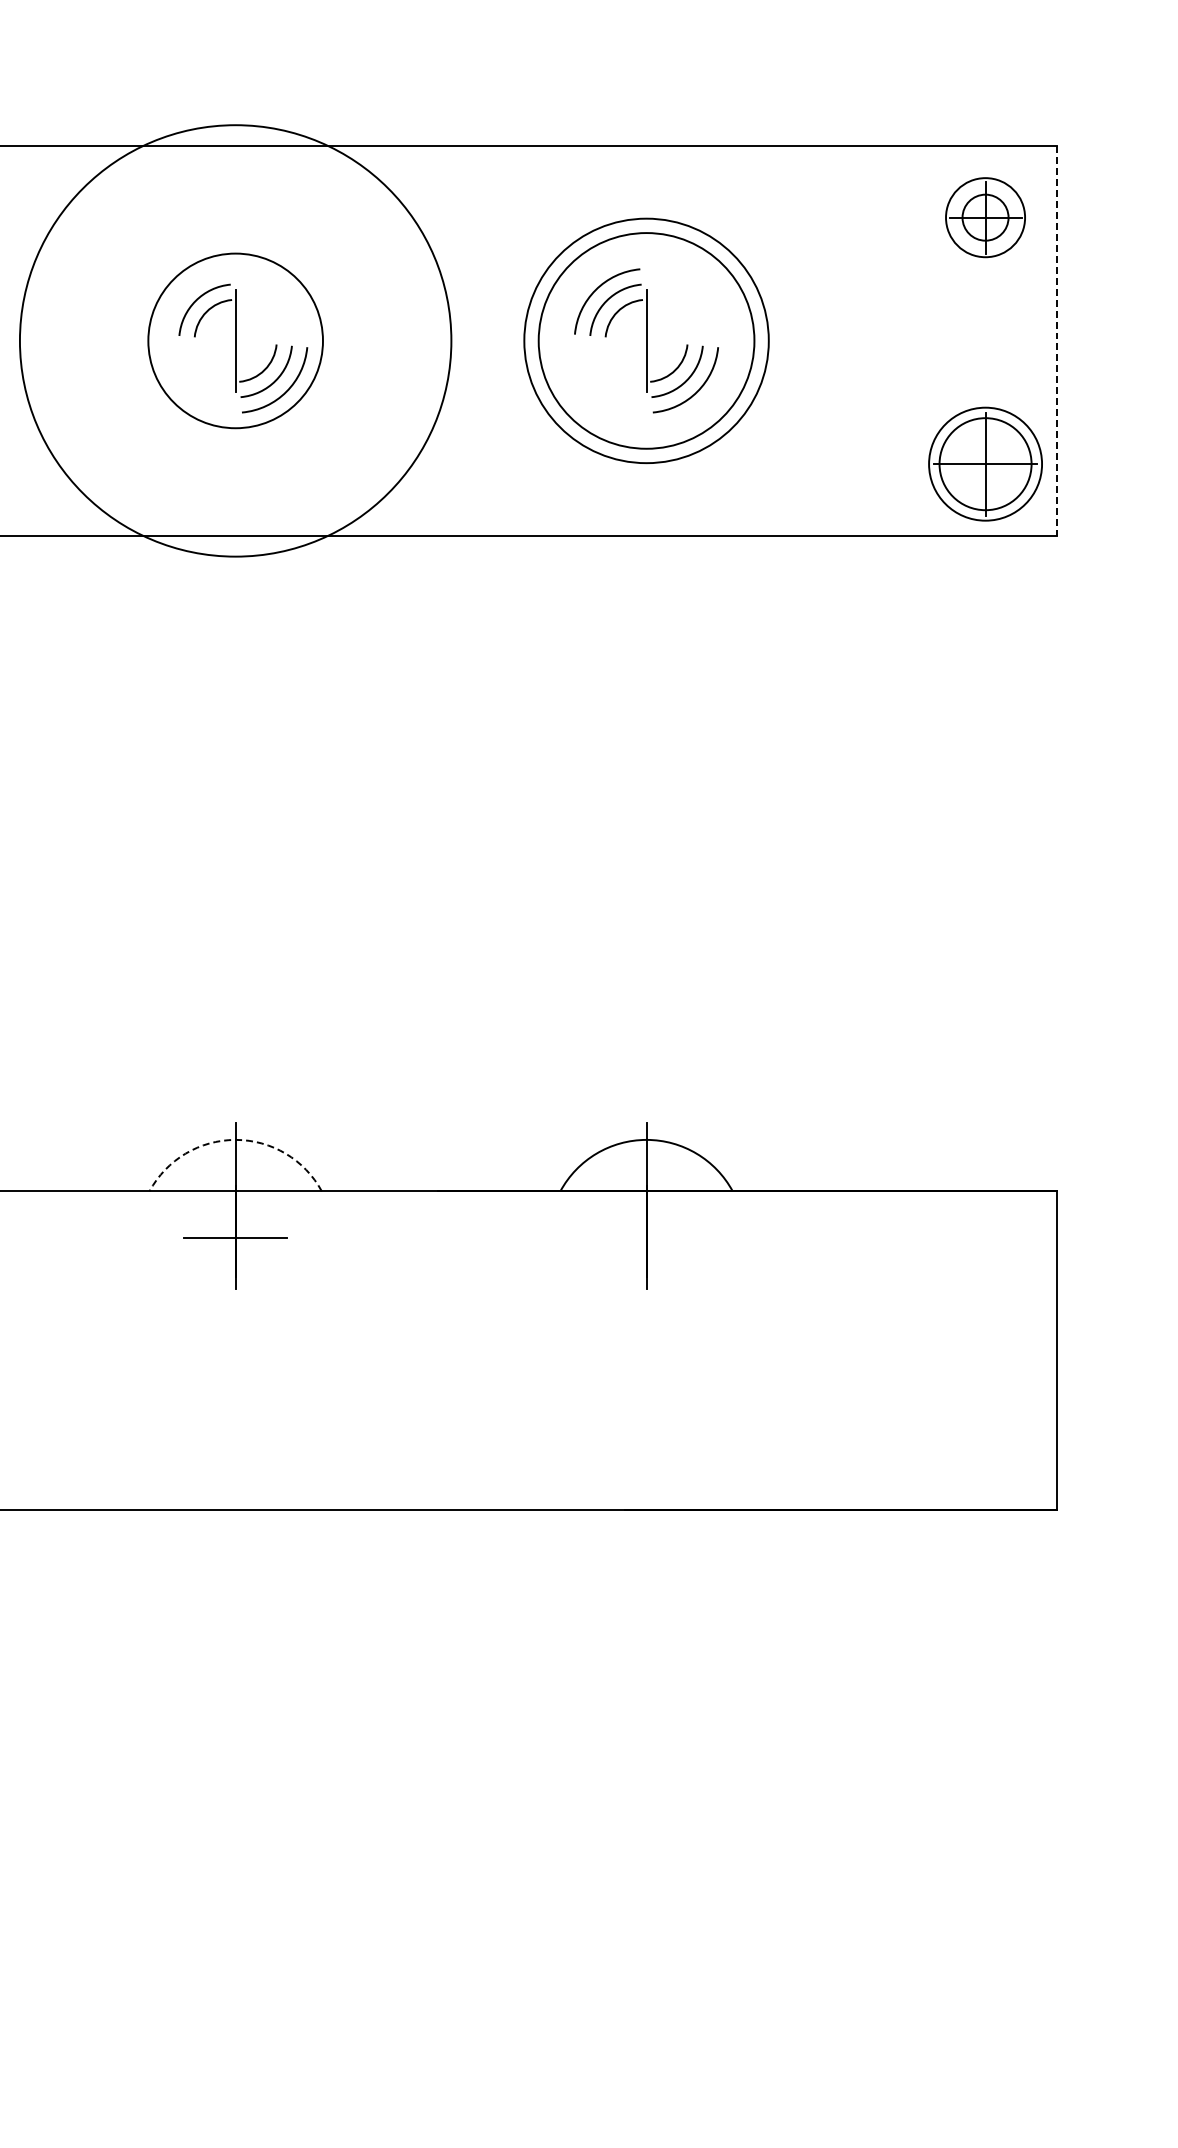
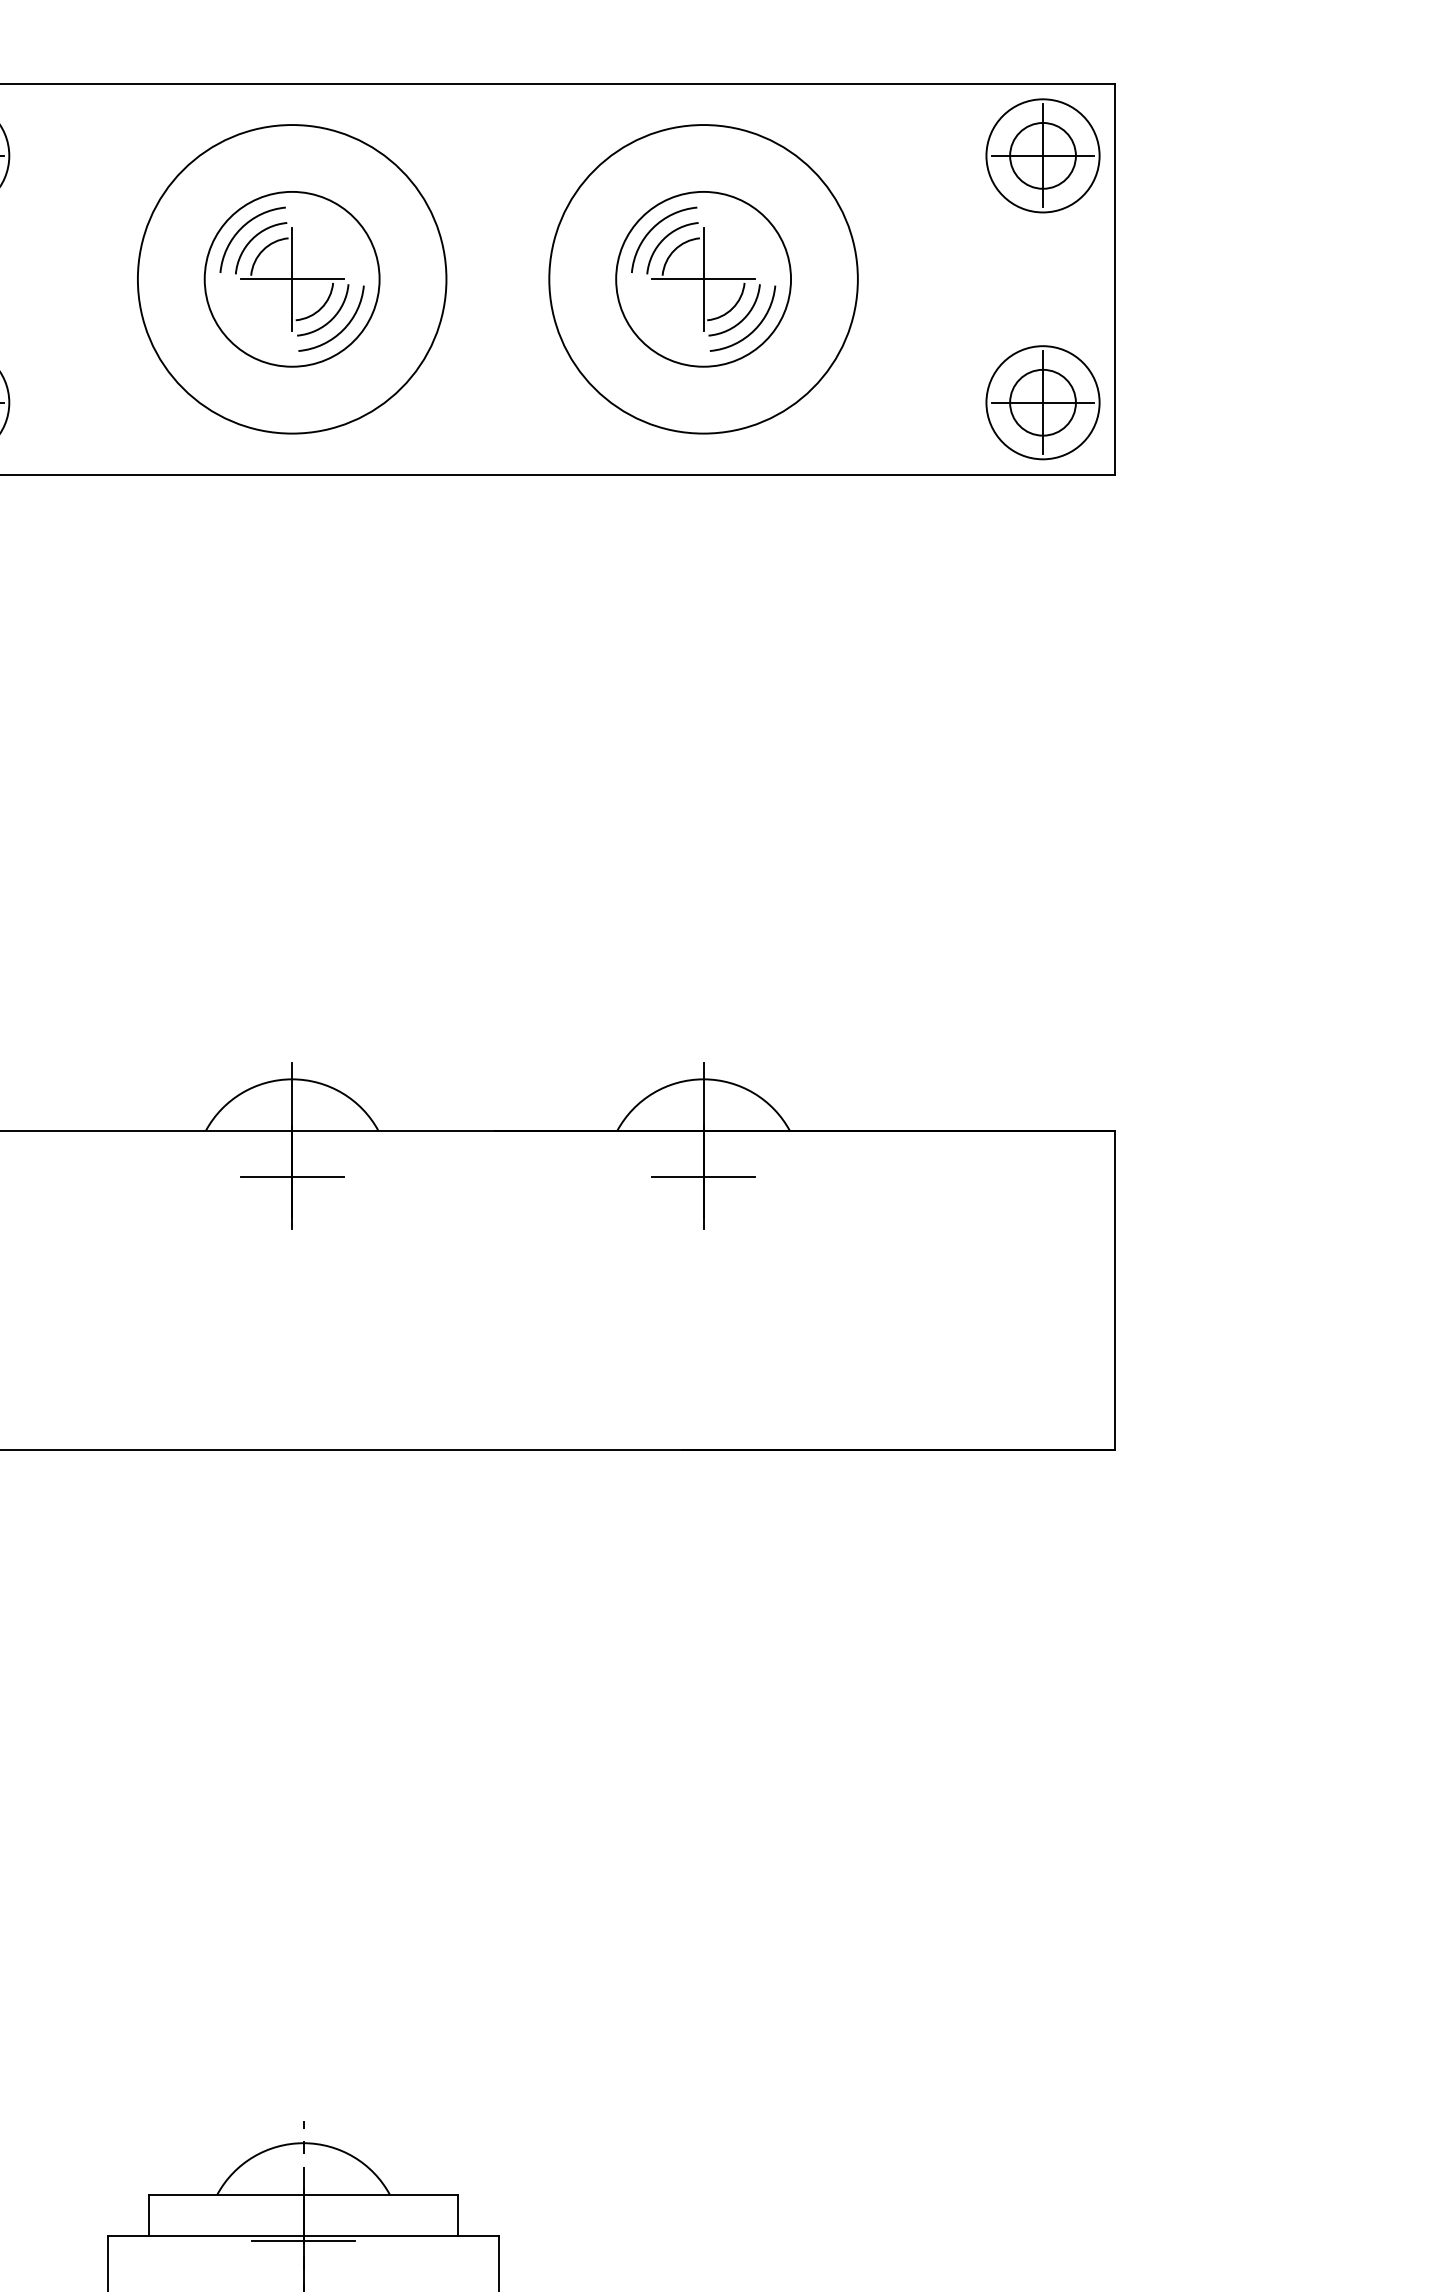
part: (985, 217) -> (1042, 155), size x1.43
arc: (186, 290) -> (242, 228), added
circle: (646, 340) -> (703, 278), size x0.71
circle: (235, 341) -> (291, 279), size x0.71
line: (235, 341) -> (291, 279), added
circle: (646, 341) -> (703, 279), size x1.43
line: (646, 341) -> (703, 279), added
line: (1057, 341) -> (1115, 279), dashed -> solid
circle: (985, 463) -> (1042, 402), size x0.71
arc: (236, 1140) -> (292, 1079), dashed -> solid
line: (646, 1237) -> (703, 1177), added

